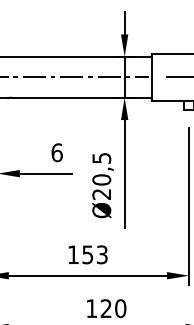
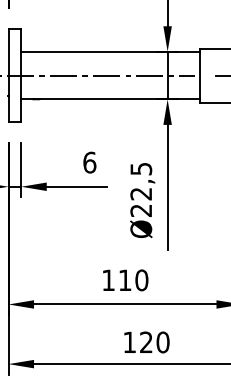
text: (101, 179) -> (141, 193), Ø20,5 -> Ø22,5
text: (95, 254) -> (133, 280), 153 -> 110

